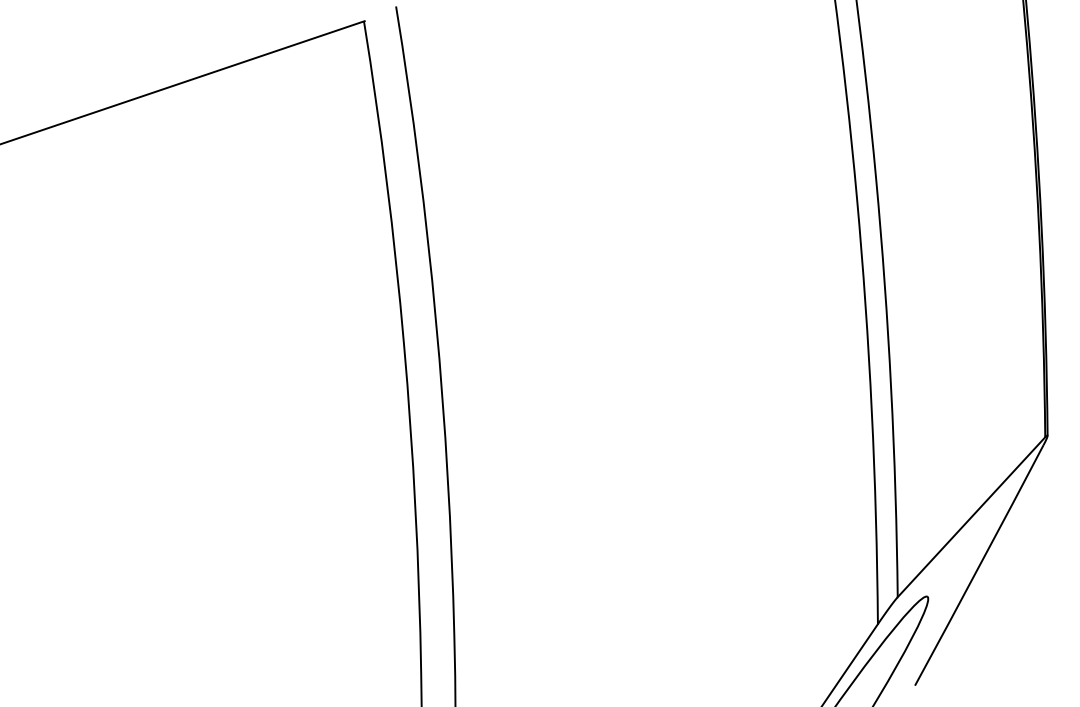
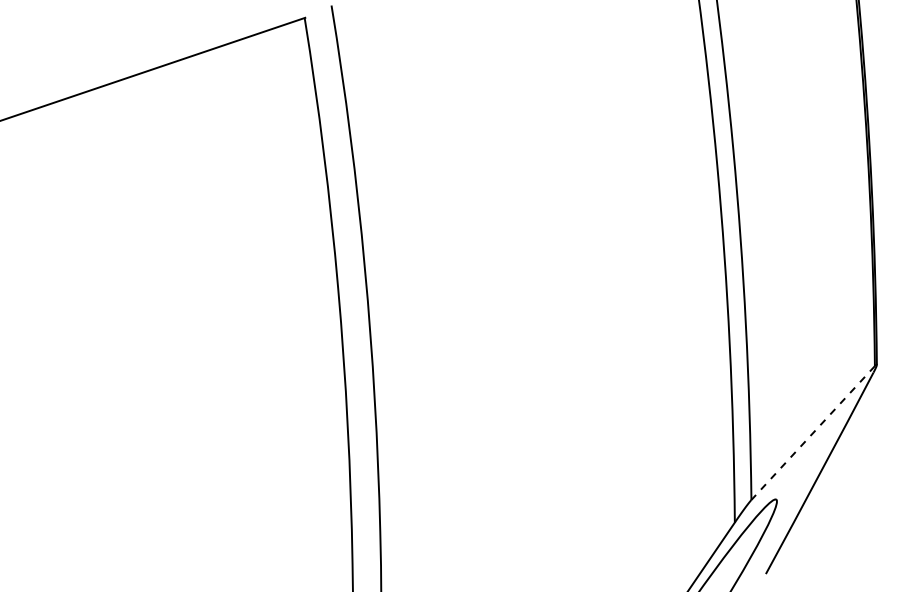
line: (970, 517) -> (812, 433), solid -> dashed

